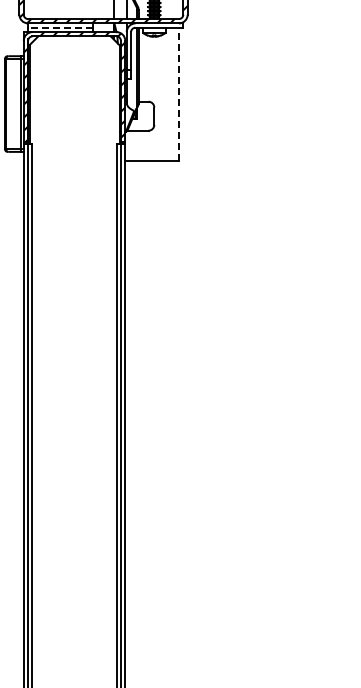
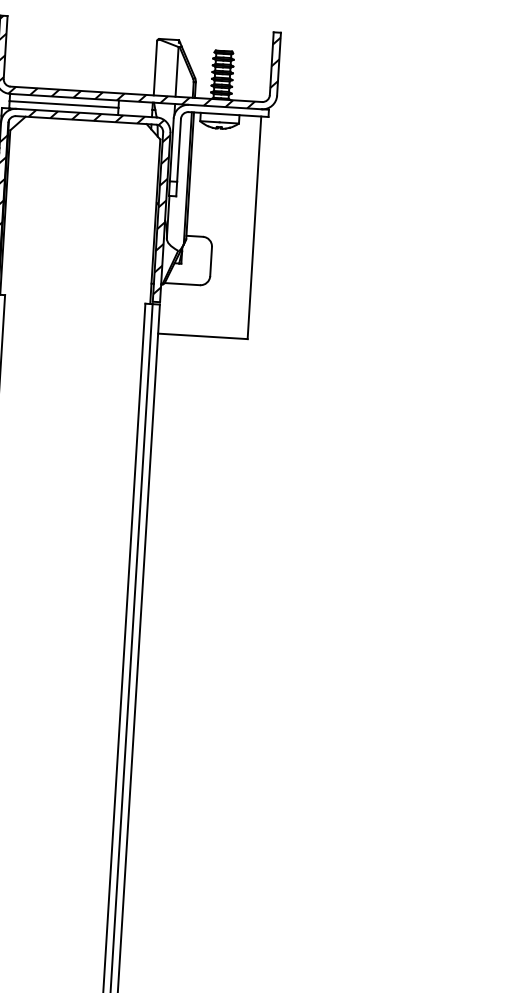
line: (60, 27) -> (63, 104), dashed -> solid
line: (178, 94) -> (253, 227), dashed -> solid

